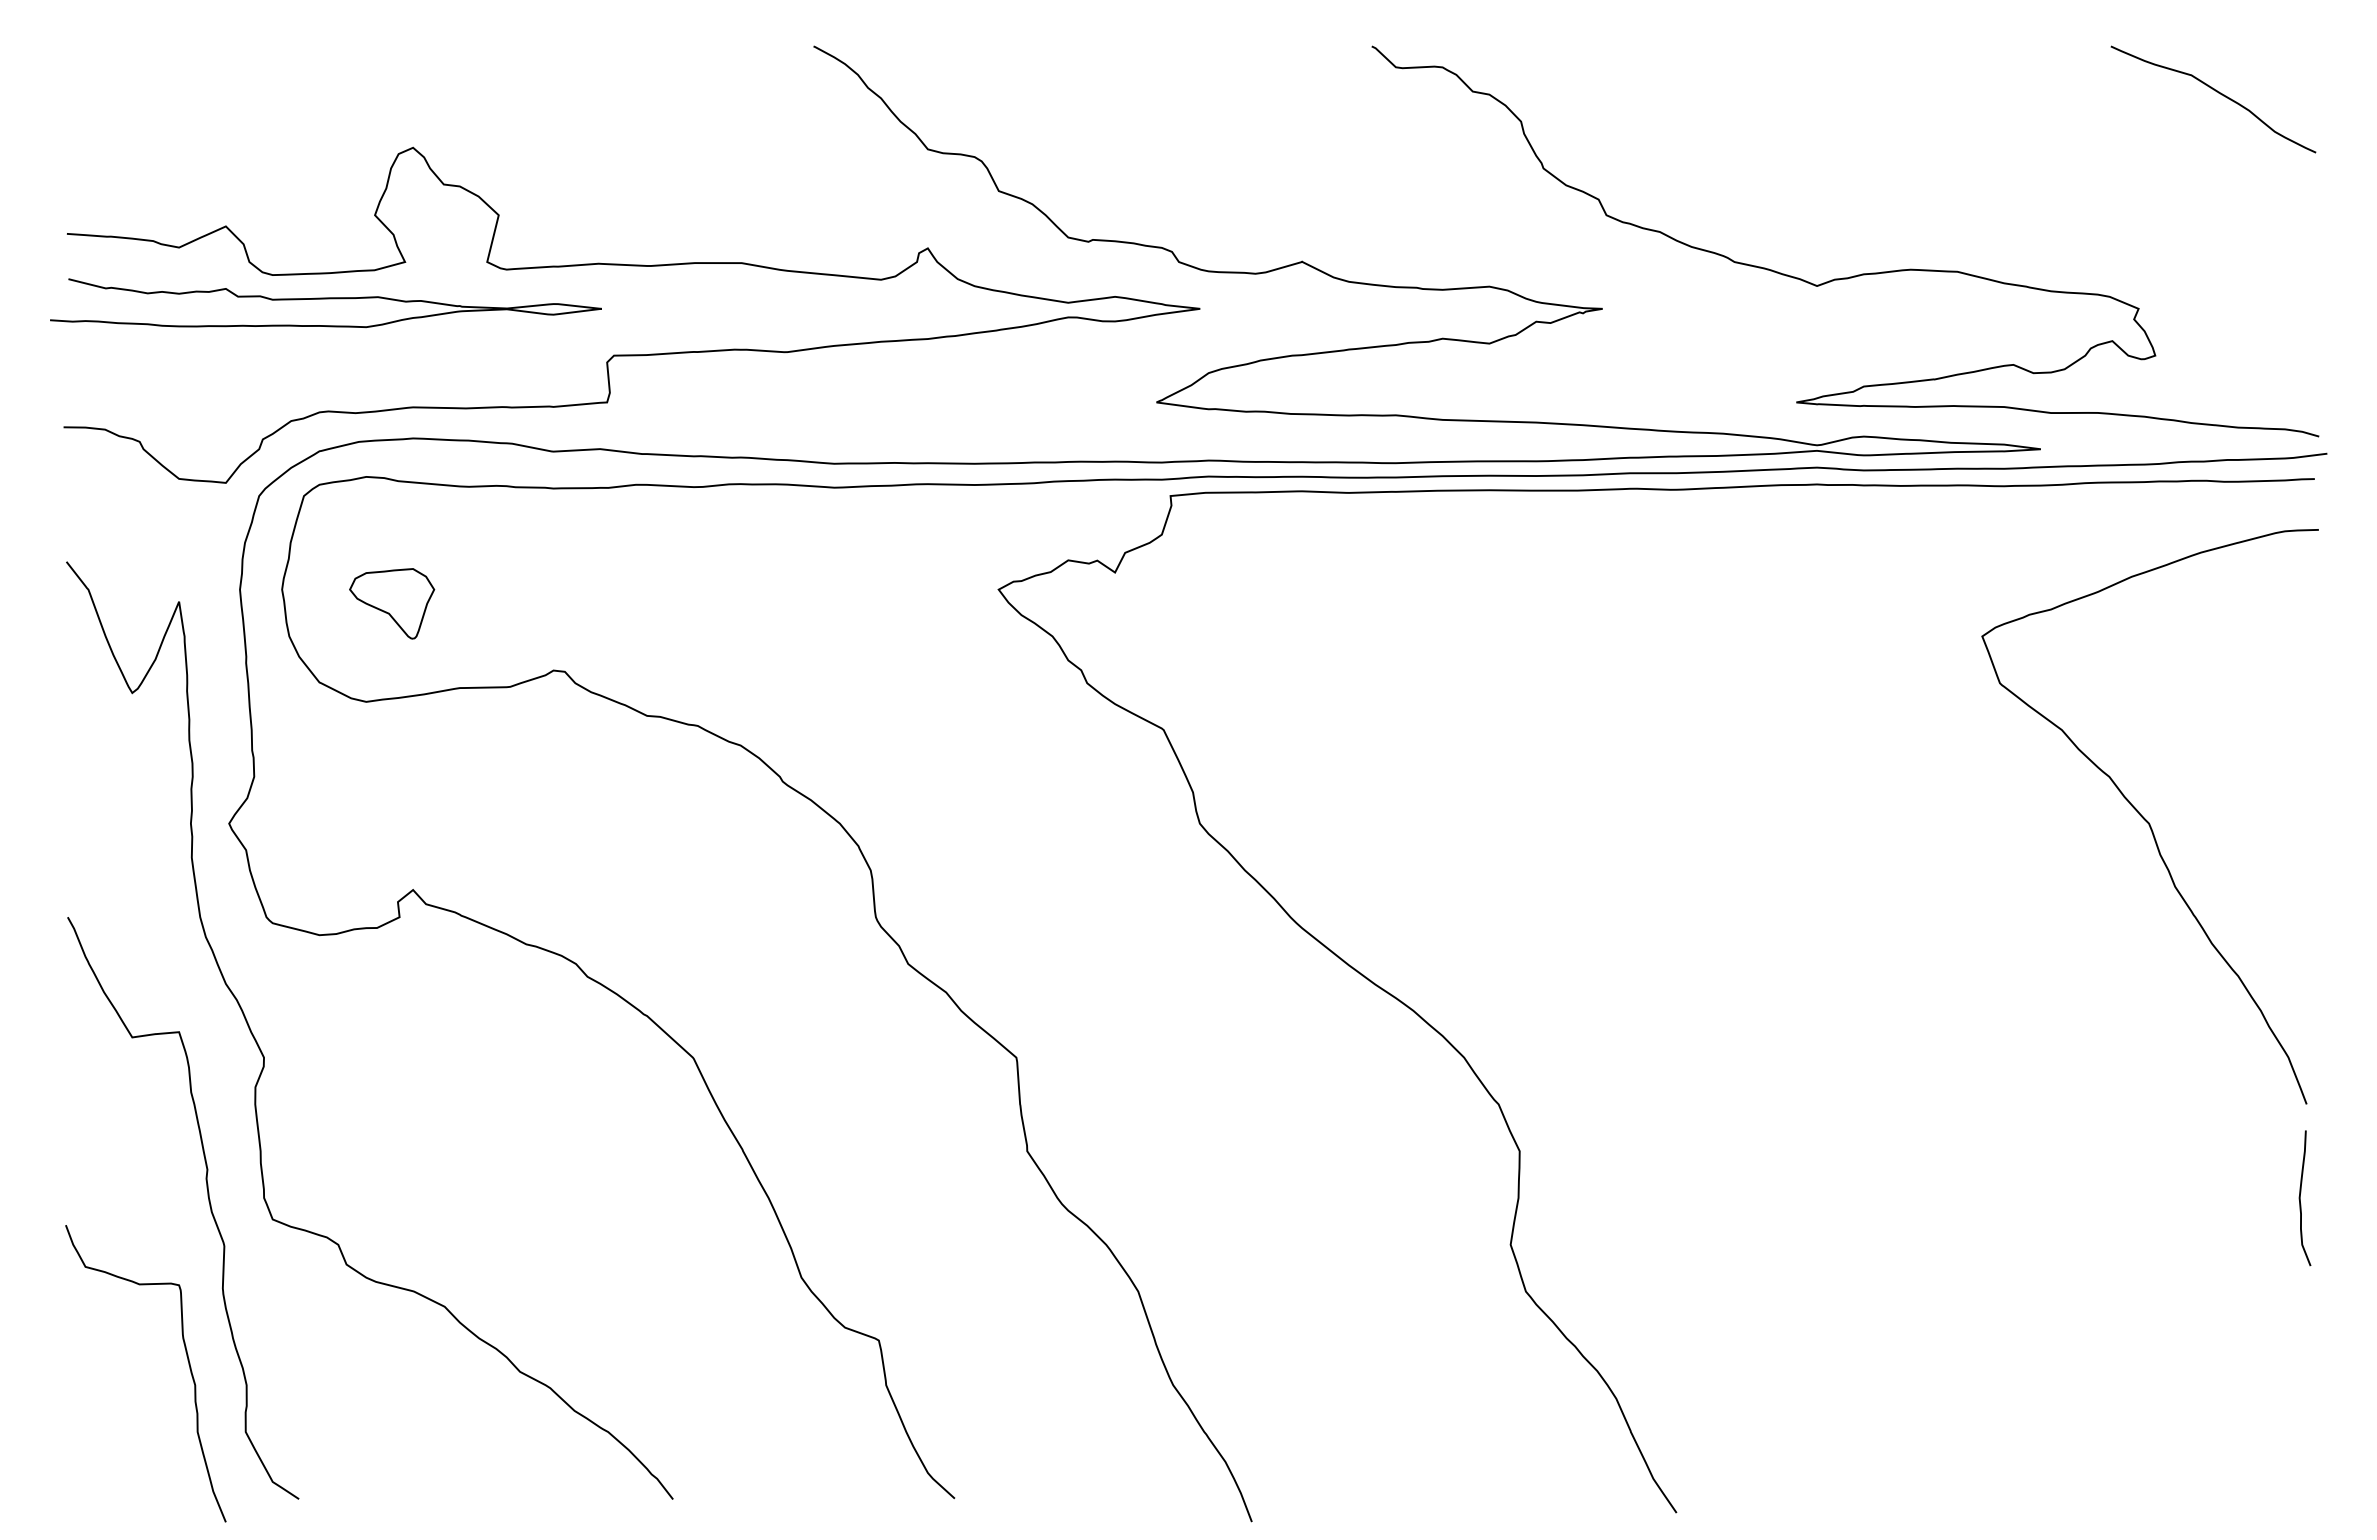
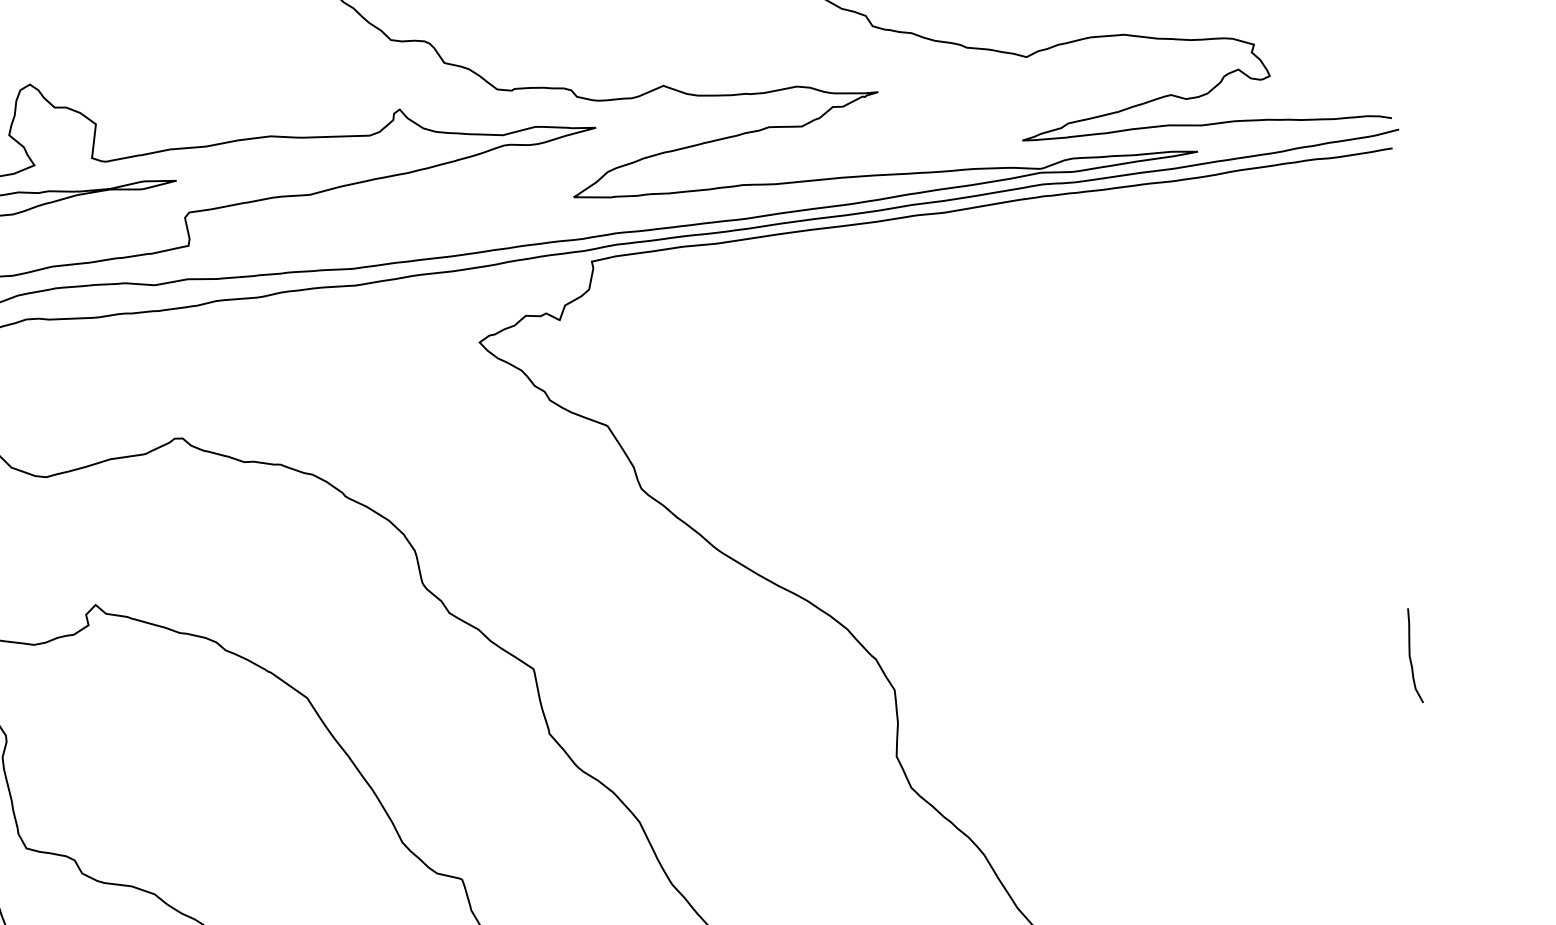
part: (392, 603) -> (55, 405), removed
curve: (2146, 819) -> (1304, 402), removed
curve: (2300, 1198) -> (1410, 656), moved

